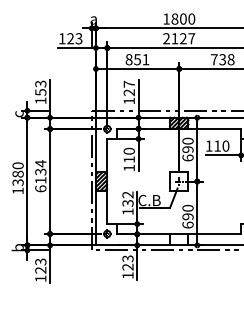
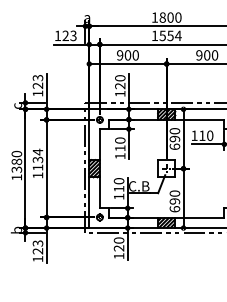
text: (179, 38) -> (166, 35), 2127 -> 1554
text: (137, 59) -> (127, 55), 851 -> 900
text: (222, 59) -> (206, 55), 738 -> 900
text: (128, 83) -> (119, 77), 127 -> 120
text: (40, 92) -> (37, 85), 153 -> 123
text: (40, 188) -> (37, 175), 6134 -> 1134
text: (127, 198) -> (118, 184), 132 -> 110
hatch: (178, 239) -> (166, 222), added
text: (127, 258) -> (118, 240), 123 -> 120

